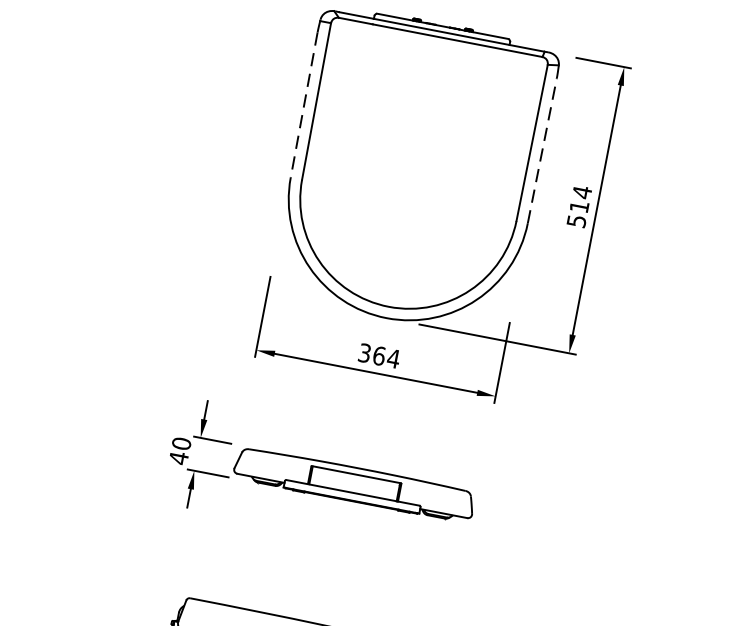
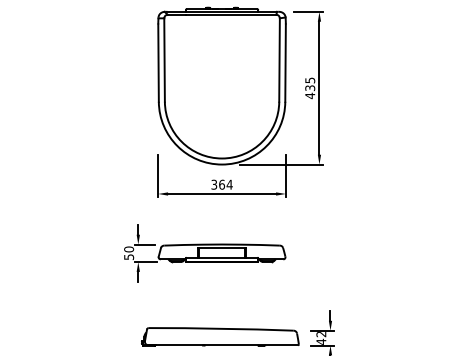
line: (303, 105) -> (158, 63), dashed -> solid
line: (542, 151) -> (285, 63), dashed -> solid
text: (579, 207) -> (310, 88), 514 -> 435
text: (179, 458) -> (129, 257), 40 -> 50

